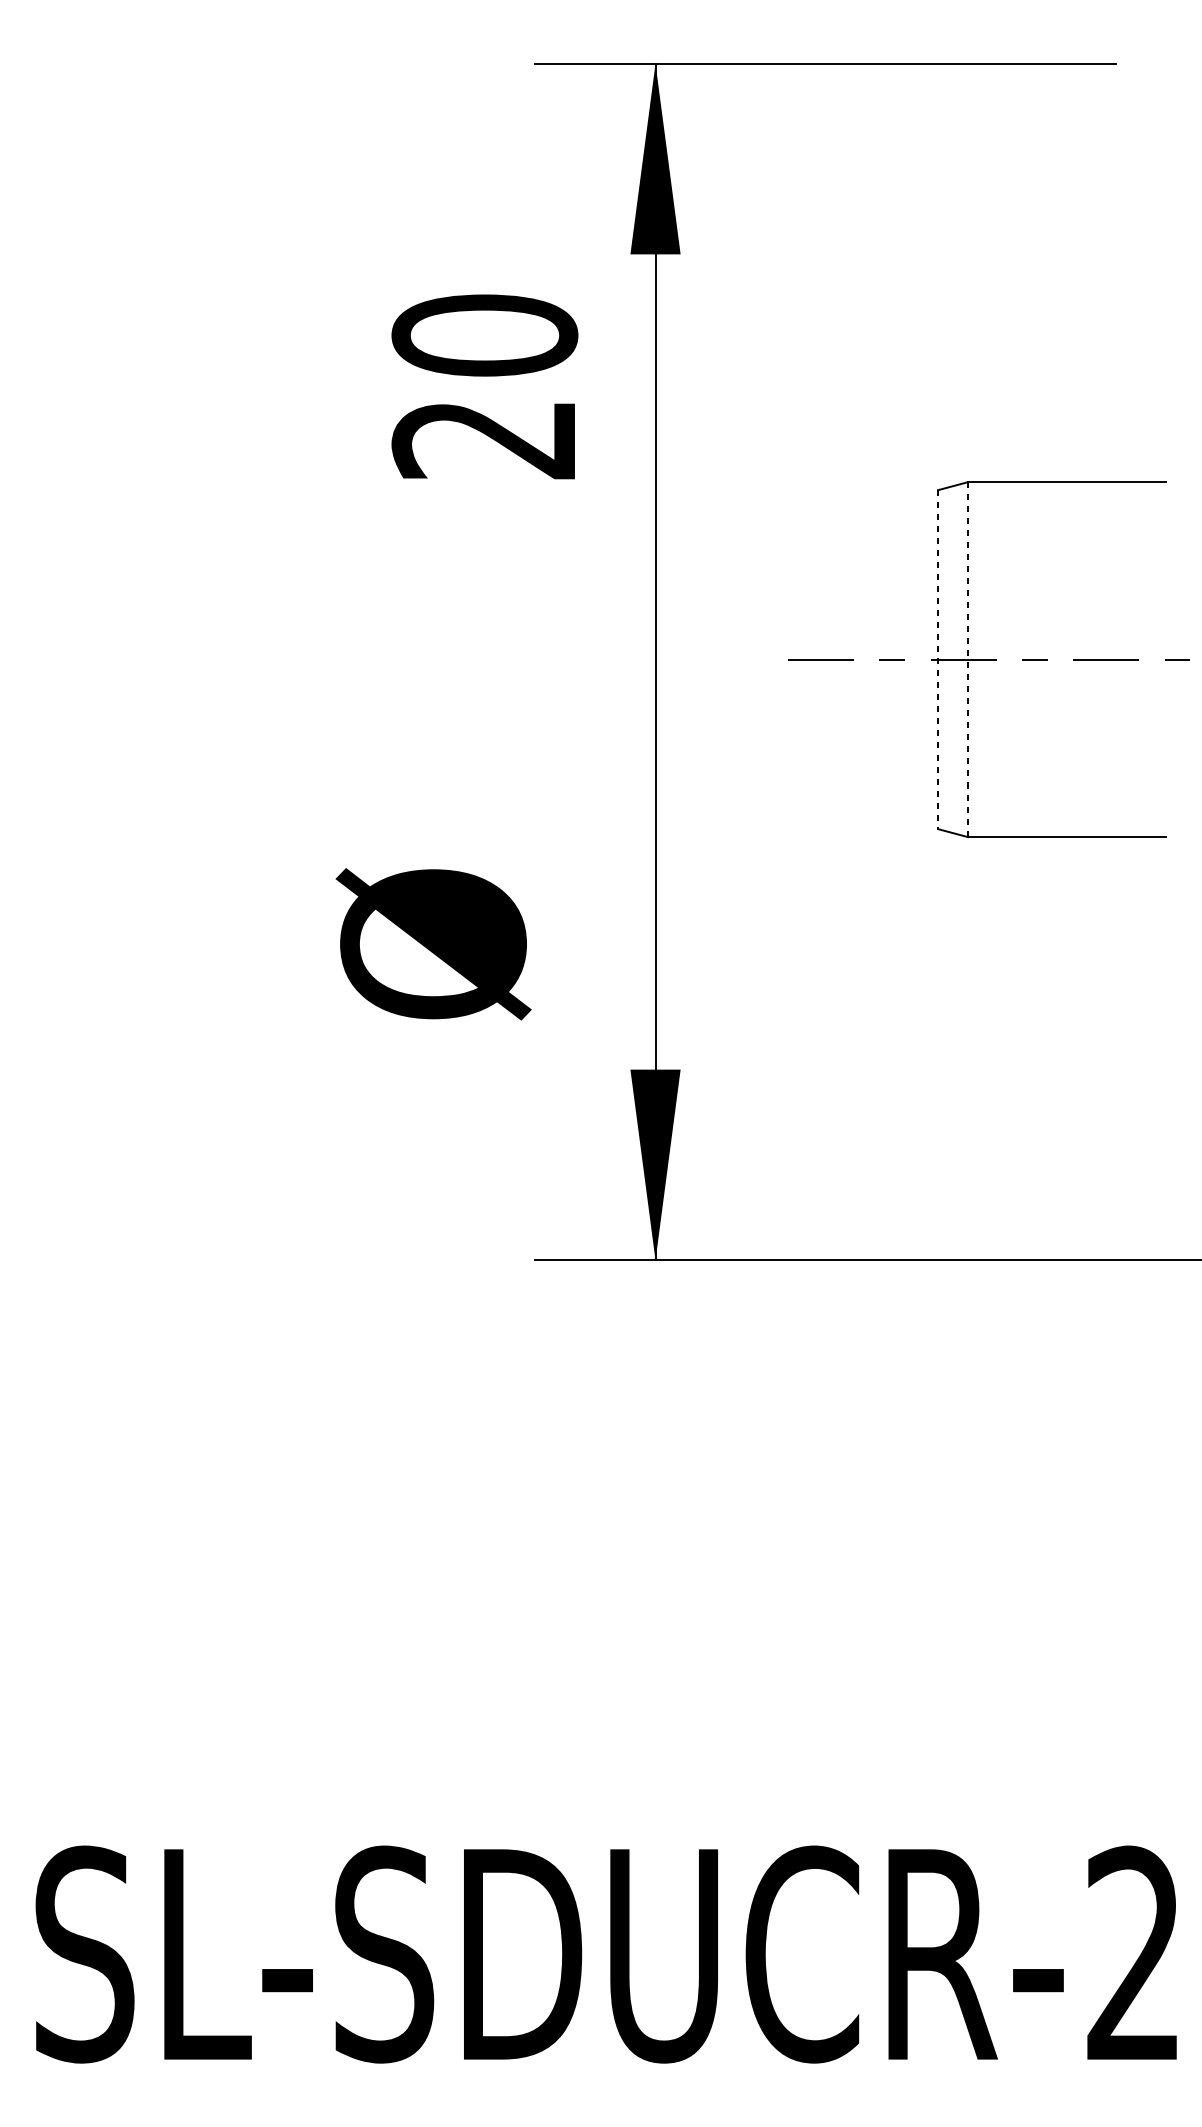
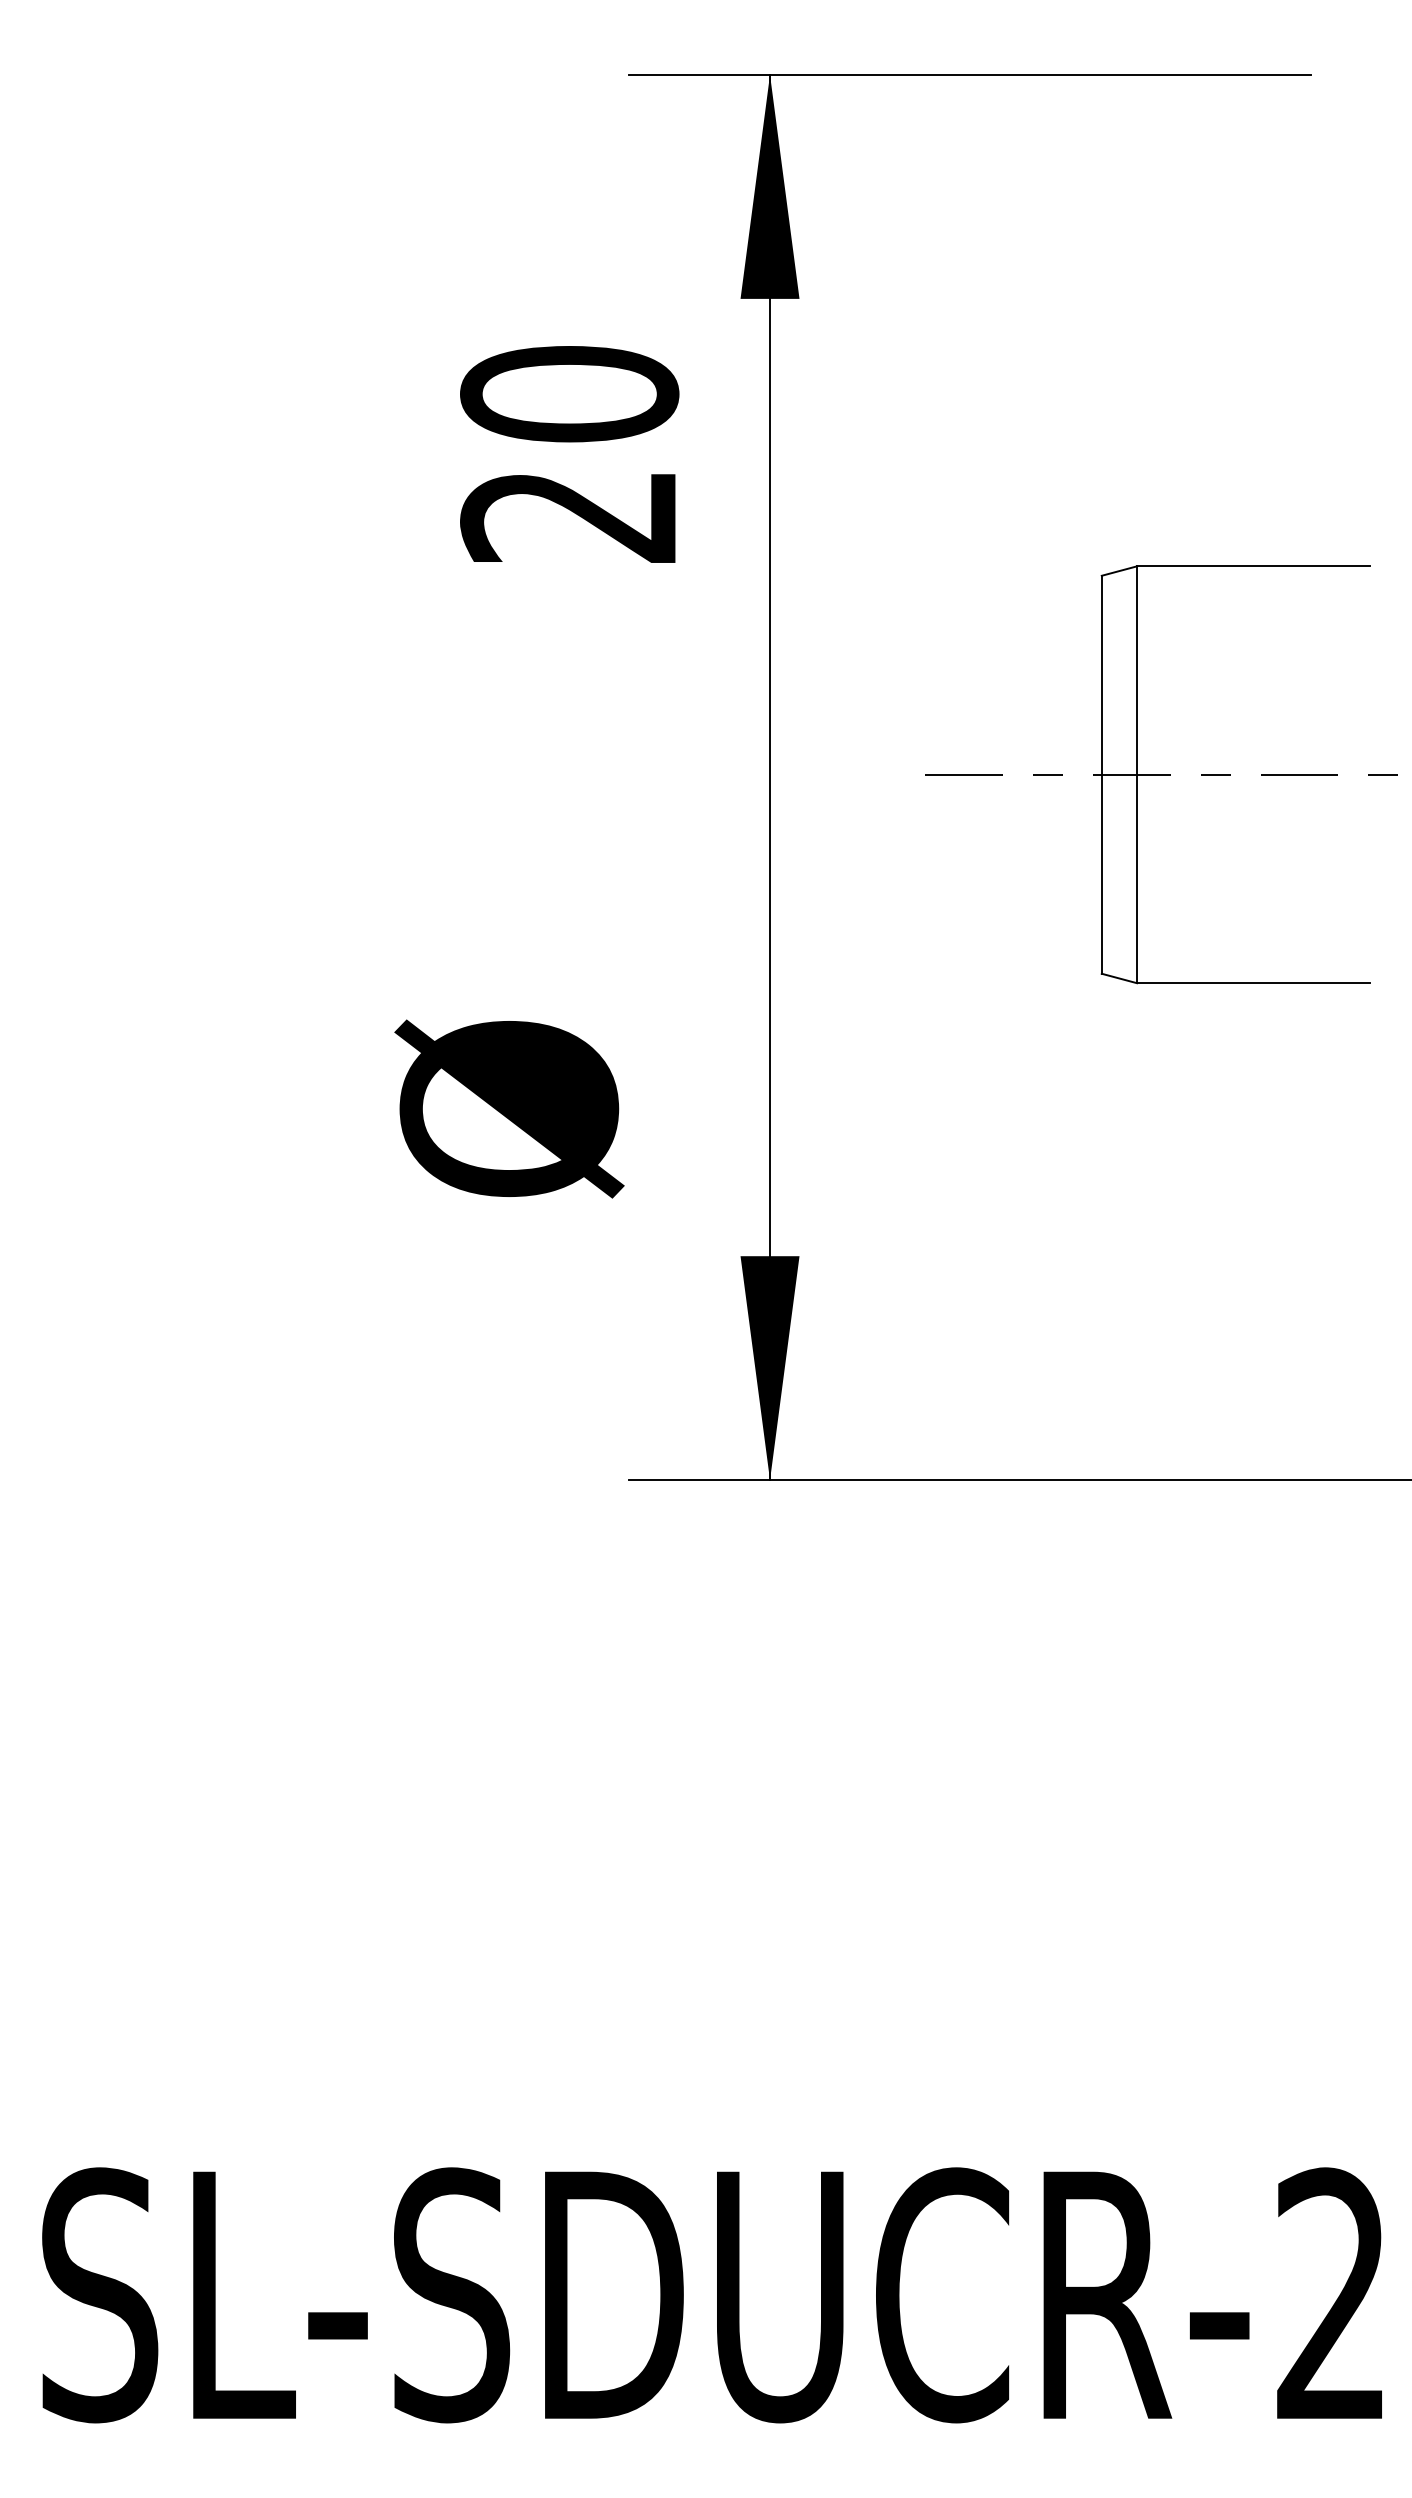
line: (937, 659) -> (1101, 774), dashed -> solid
line: (968, 660) -> (1137, 775), dashed -> solid

